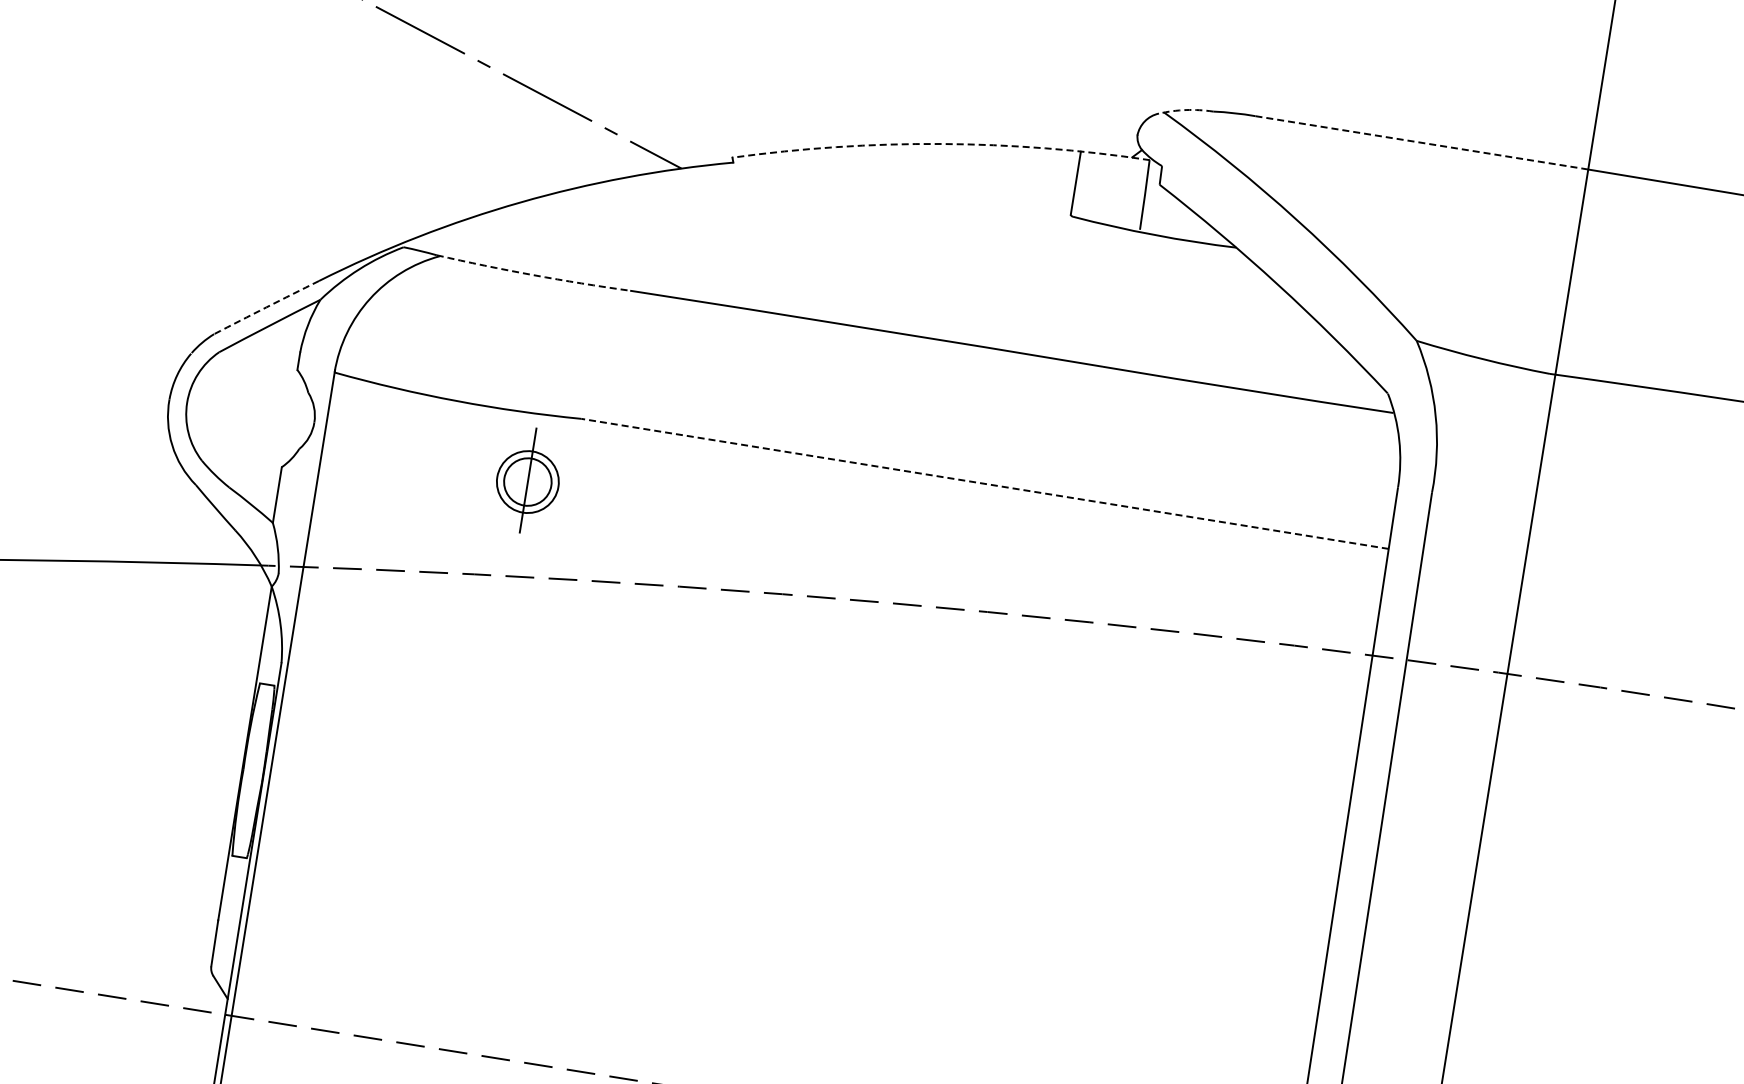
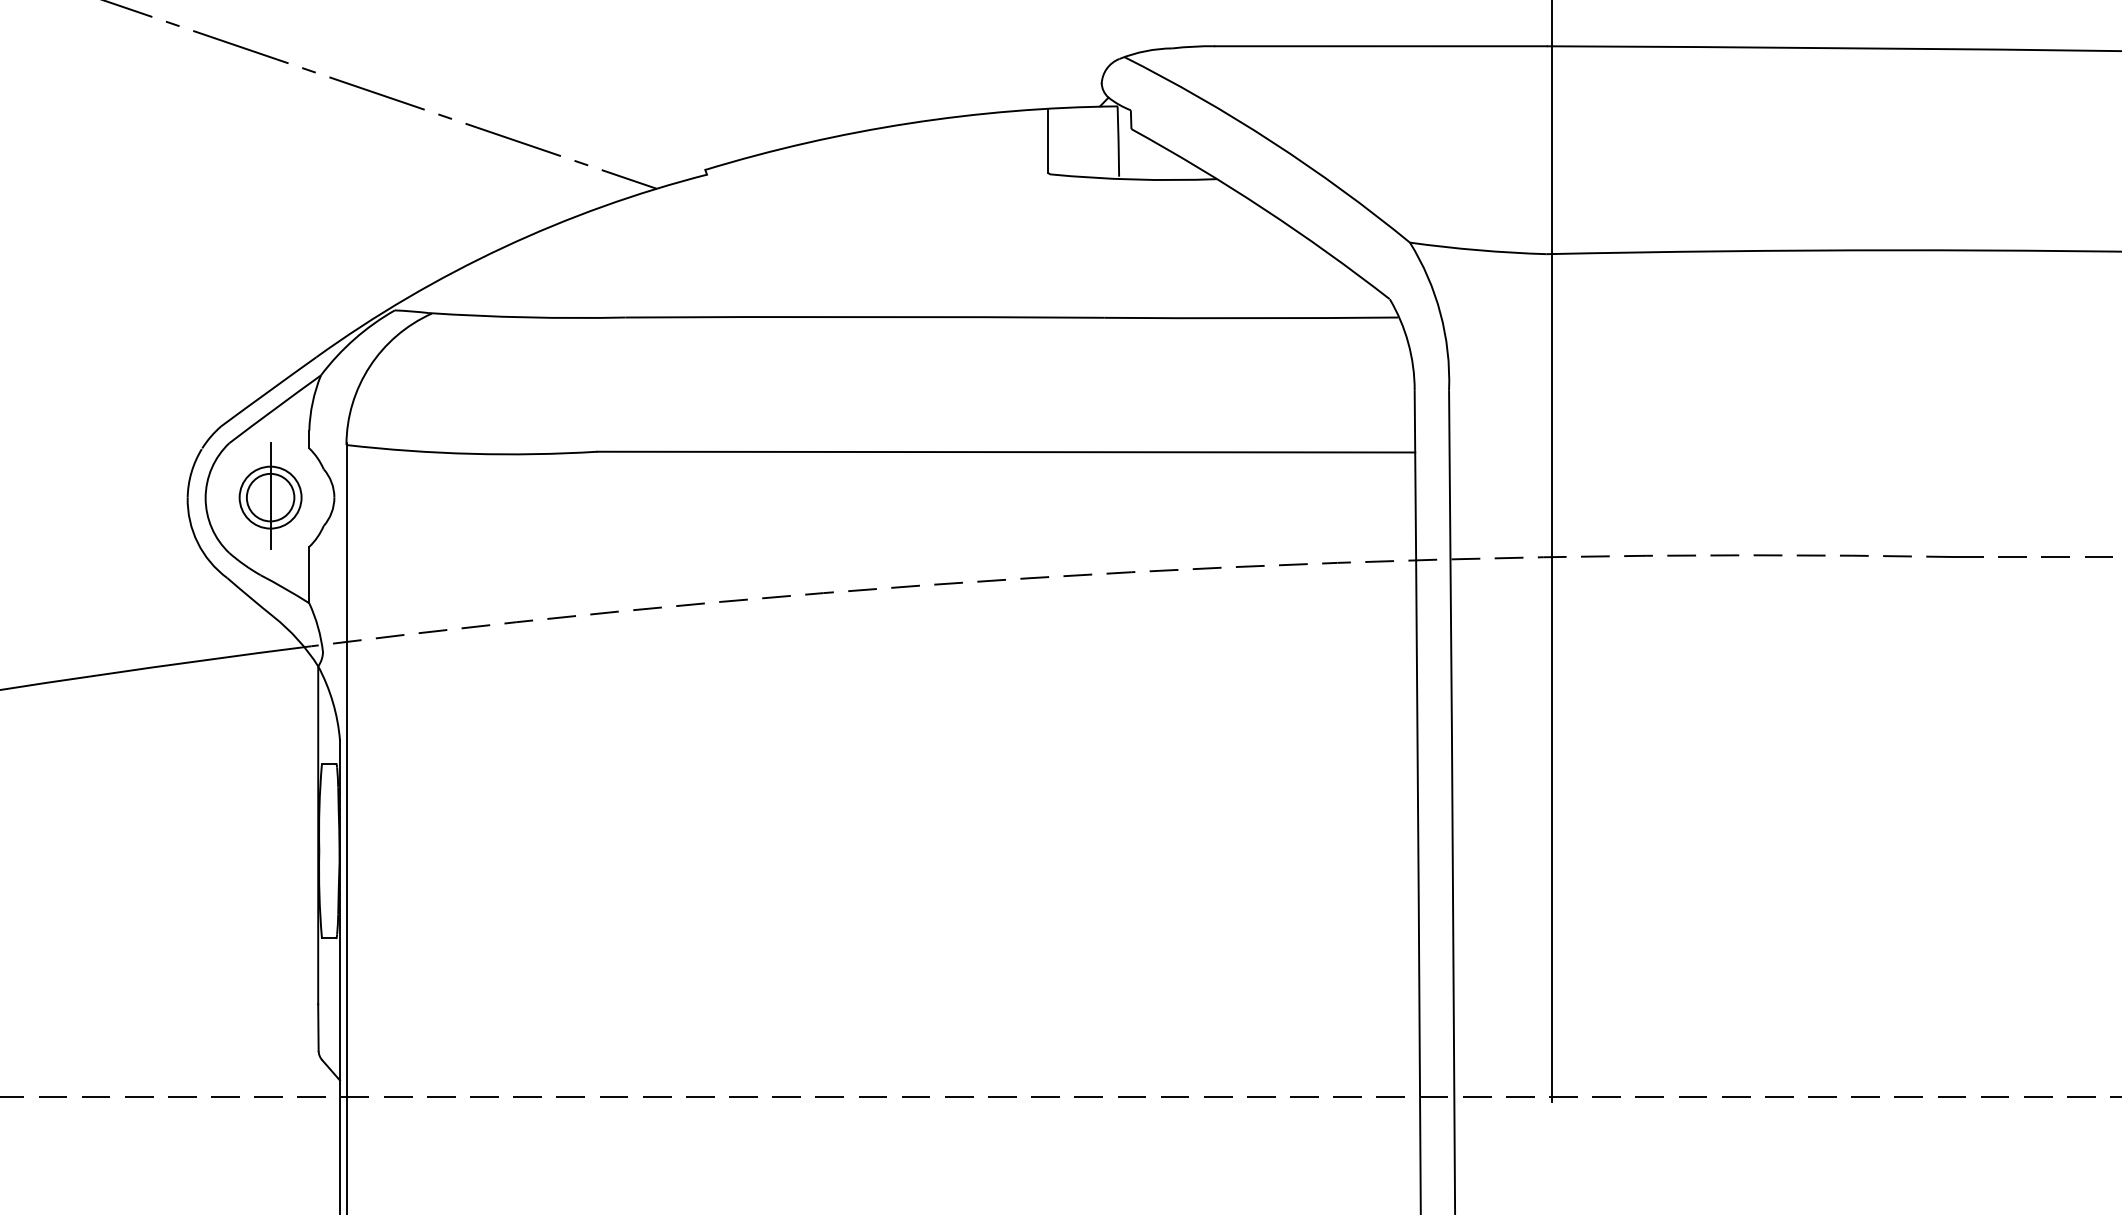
arc: (1185, 110) -> (1145, 51), dashed -> solid
line: (1419, 142) -> (1381, 46), dashed -> solid
arc: (941, 144) -> (909, 123), dashed -> solid
arc: (533, 275) -> (527, 317), dashed -> solid
arc: (266, 307) -> (268, 391), dashed -> solid
part: (528, 479) -> (270, 495), moved
line: (985, 484) -> (1006, 452), dashed -> solid

